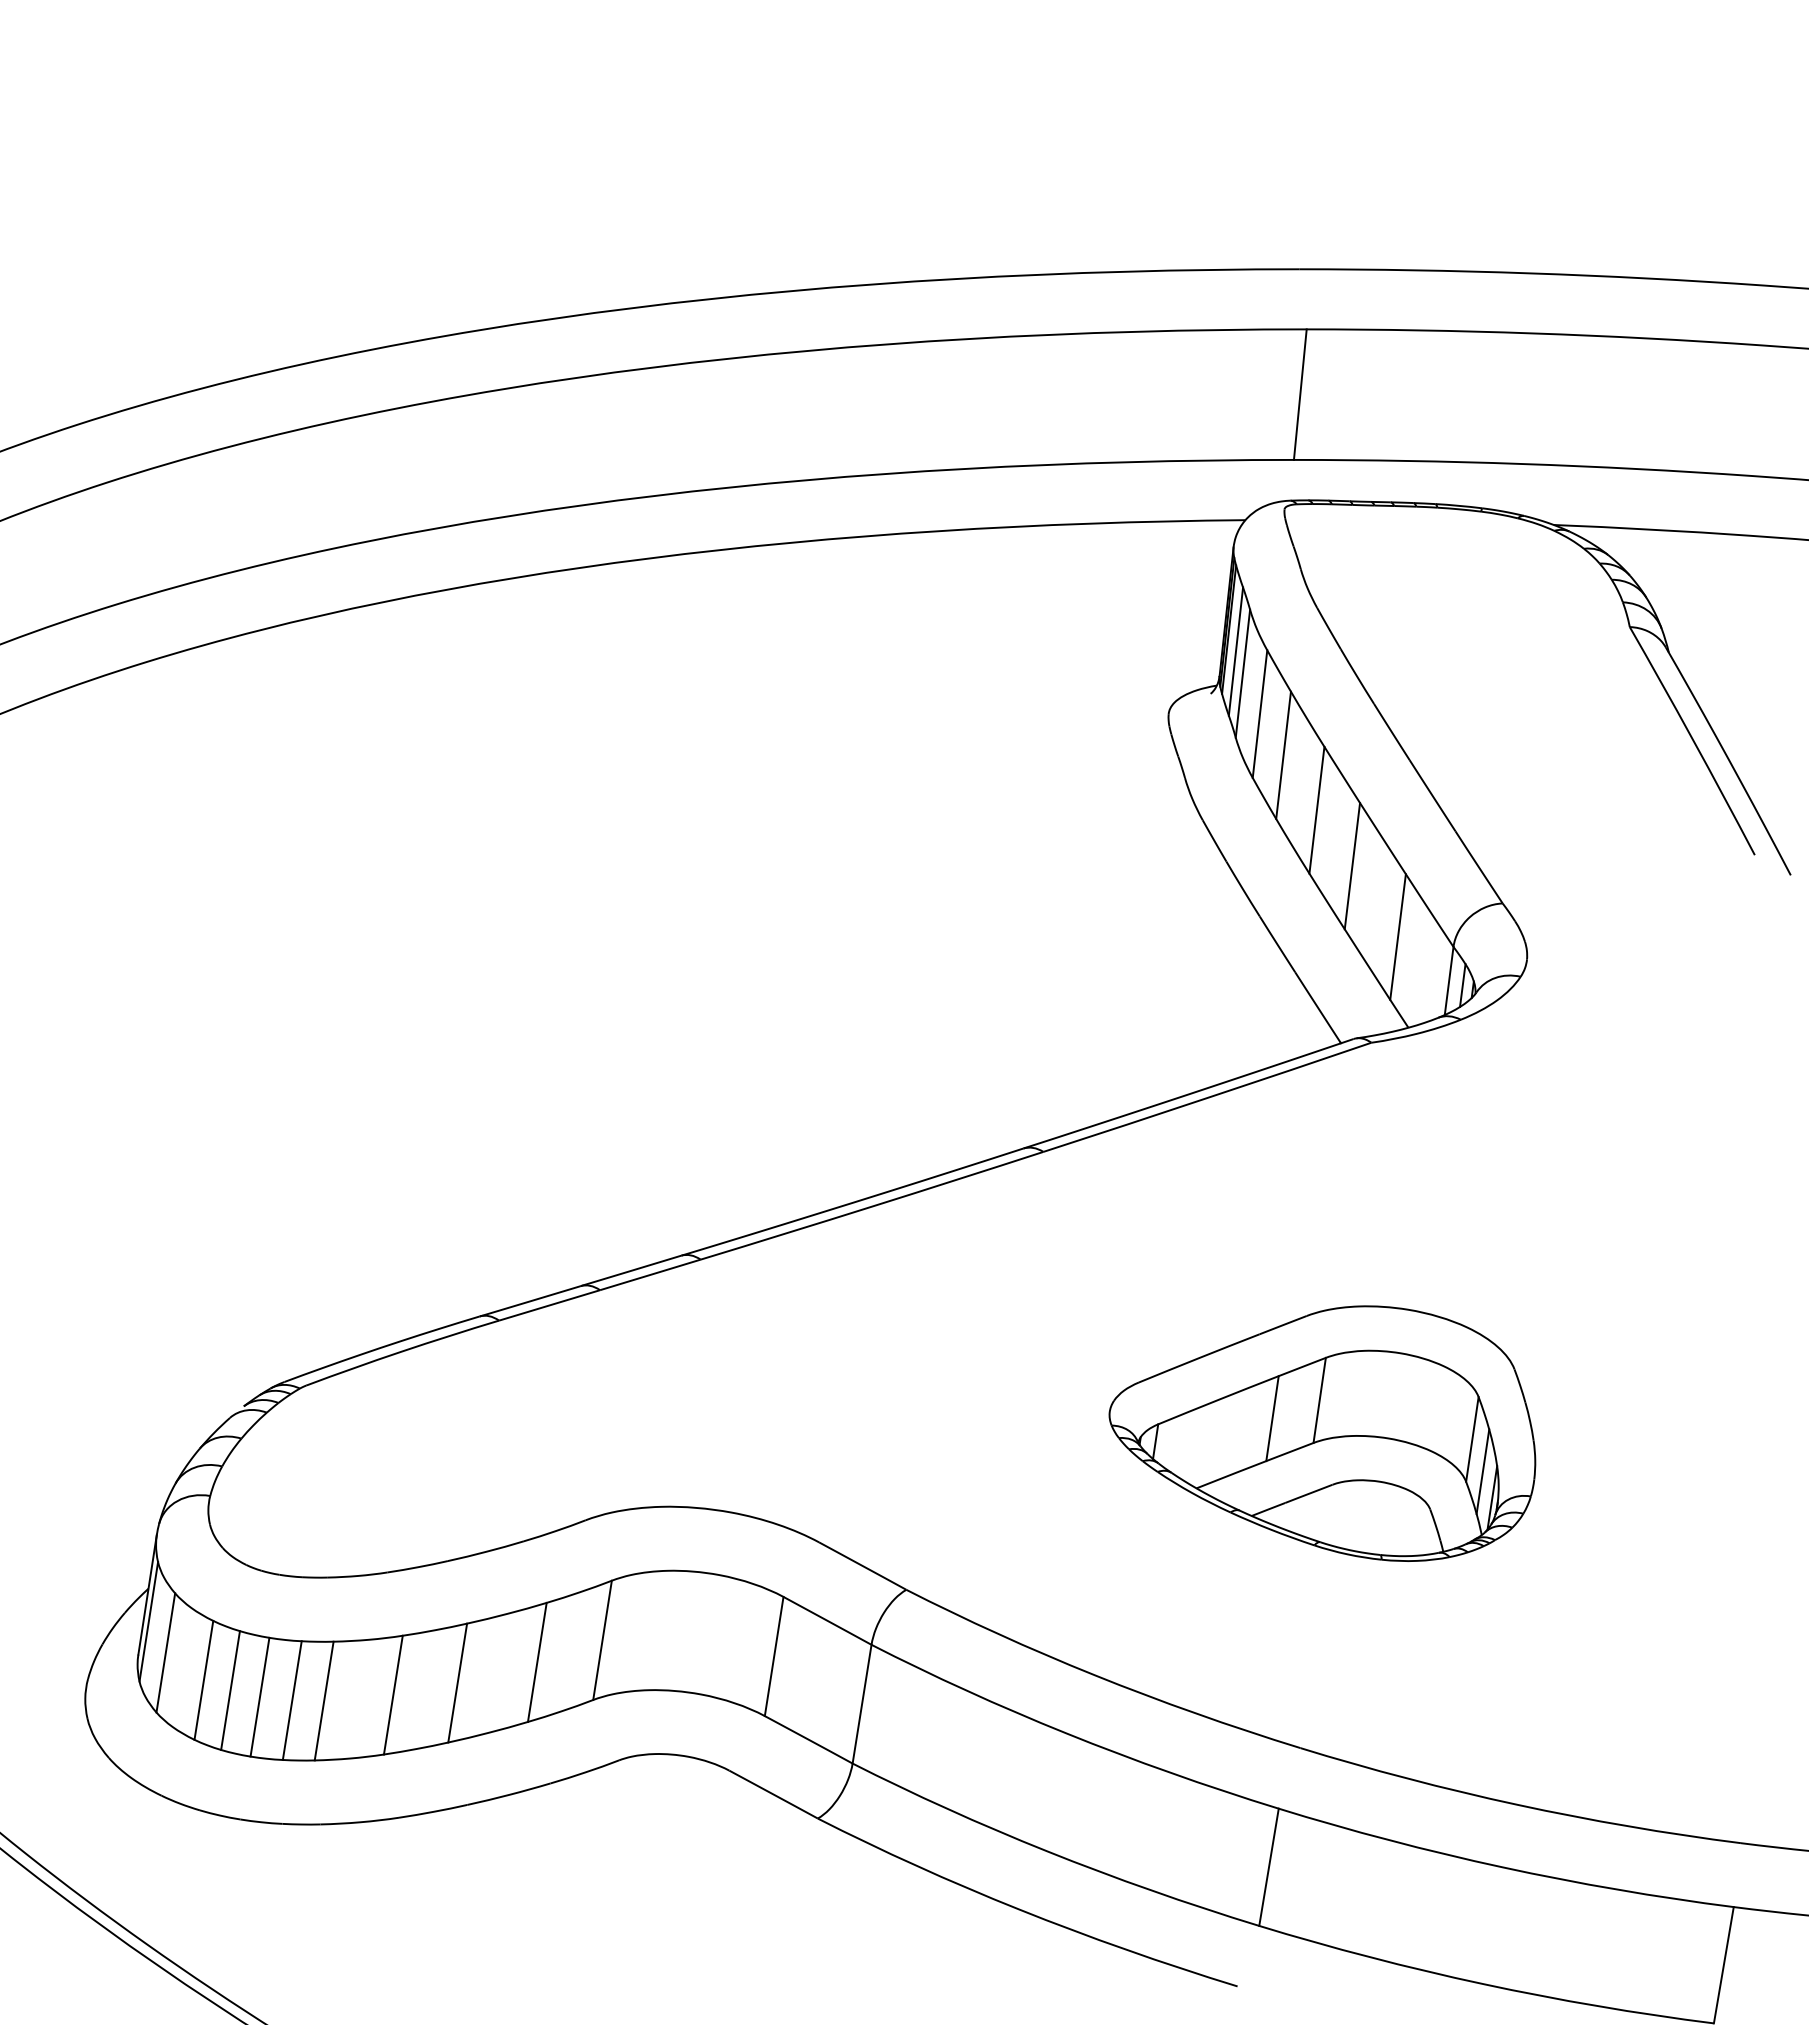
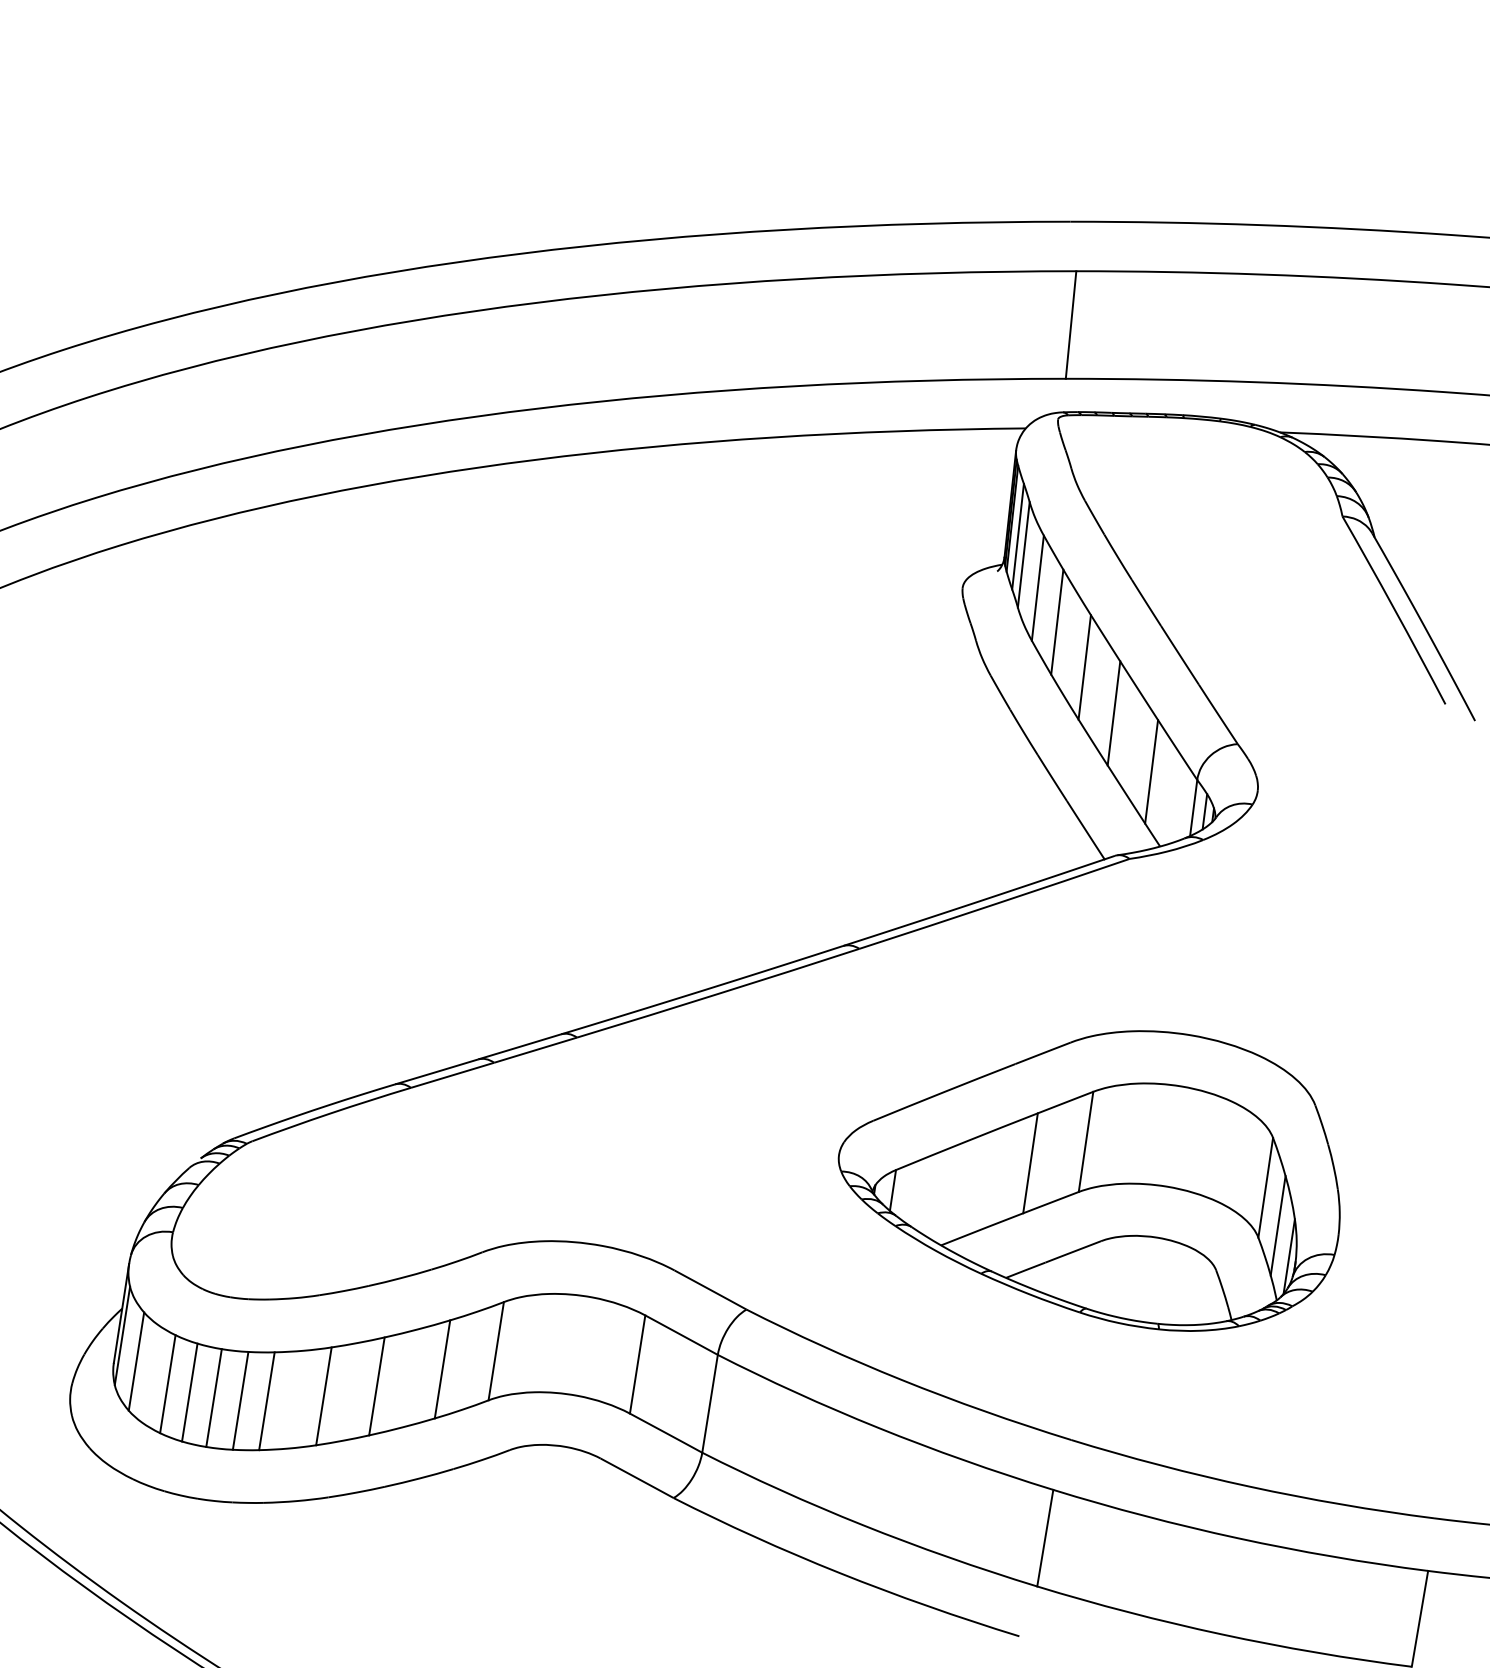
part: (1322, 1433) -> (1089, 1180), size x1.43

